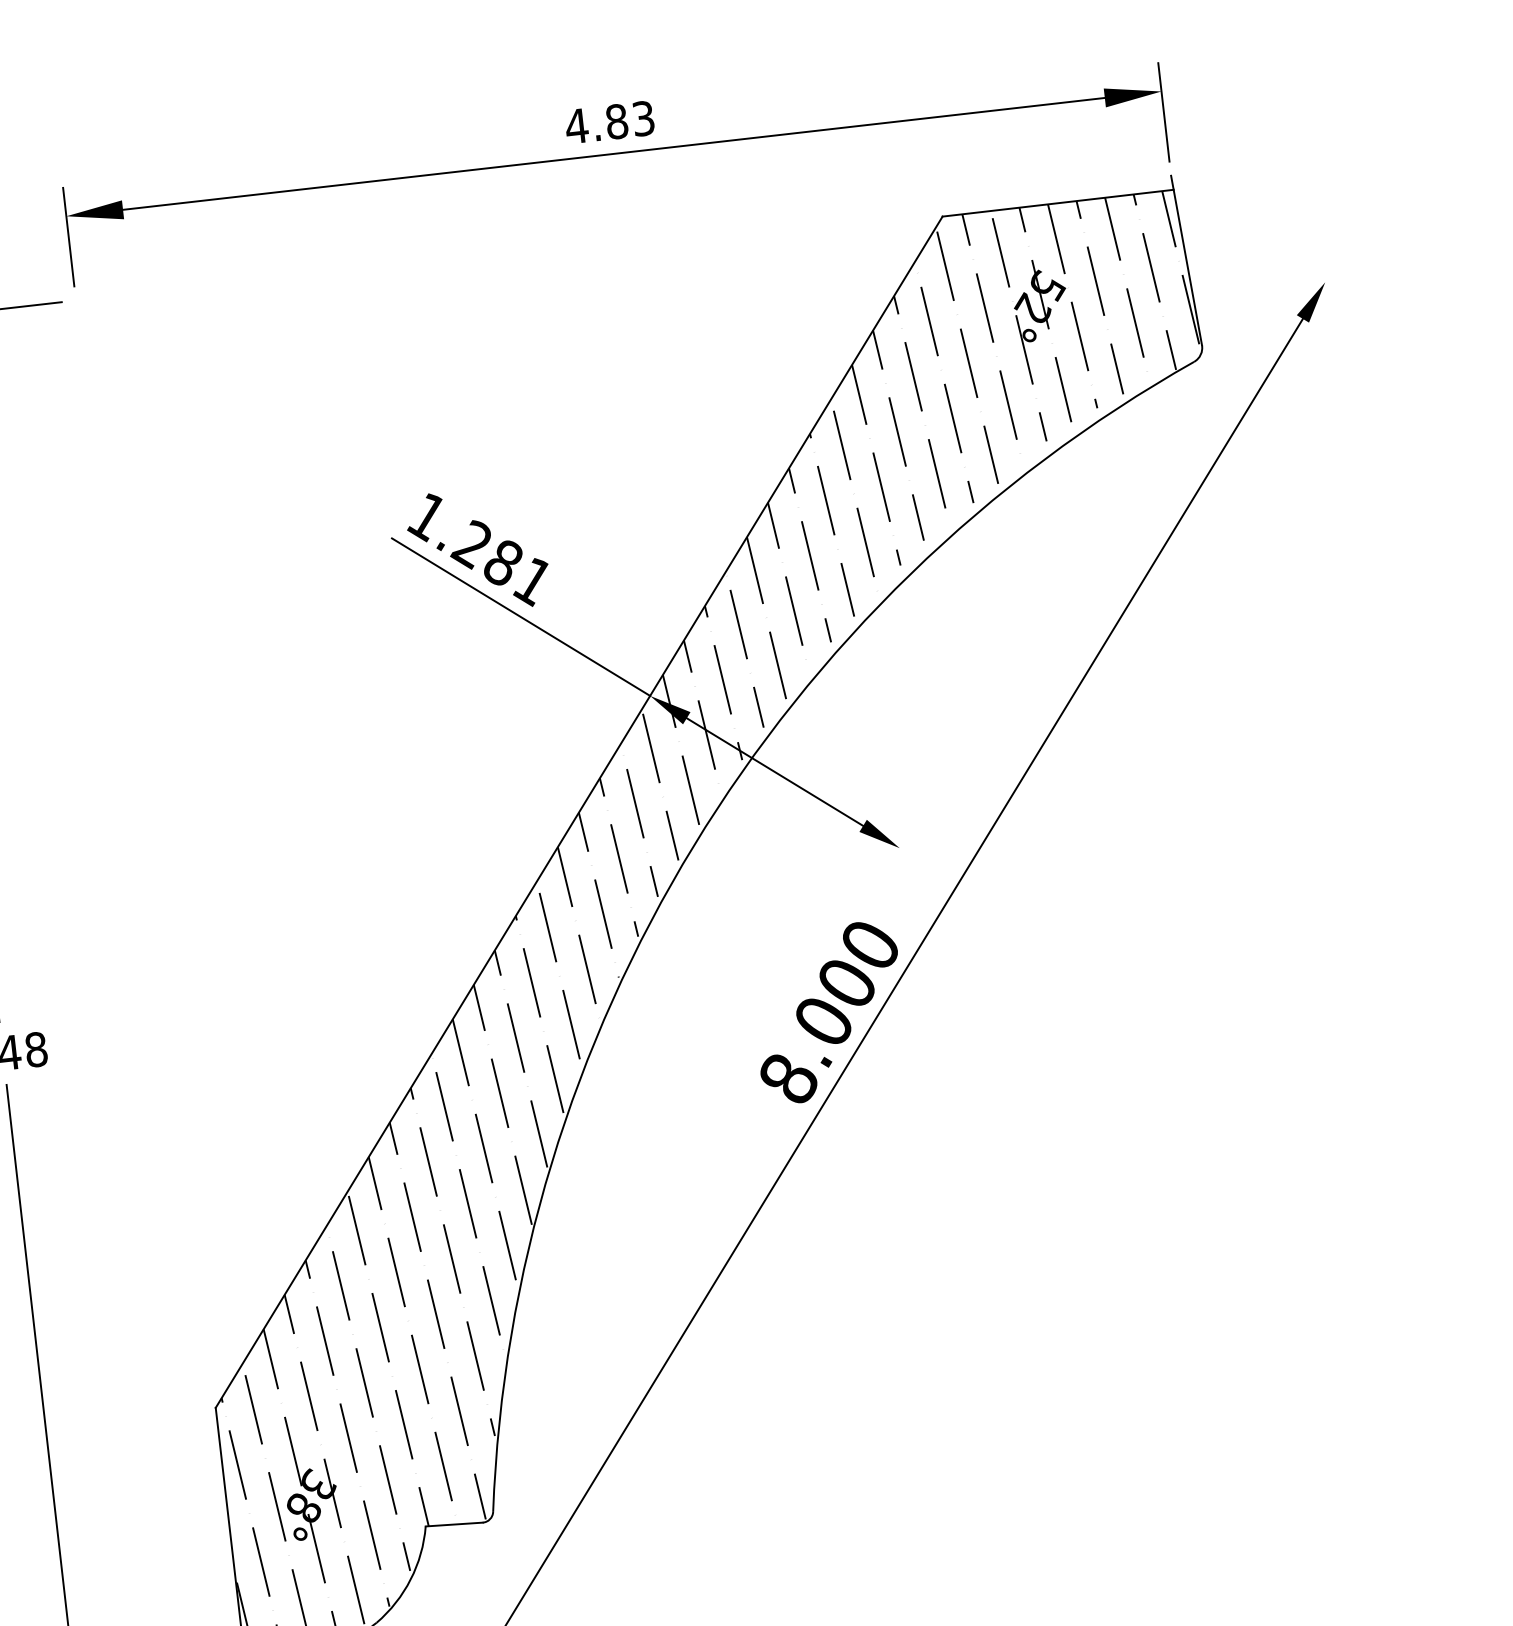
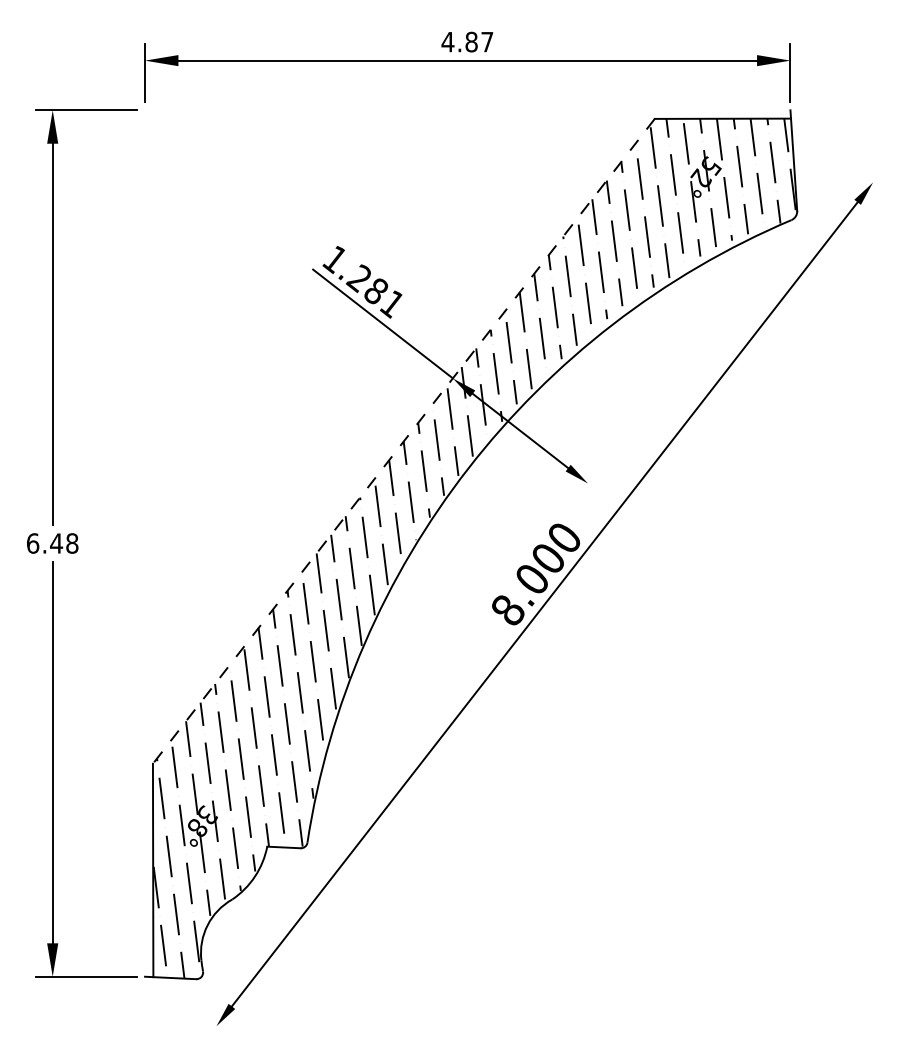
text: (643, 117) -> (487, 41), 4.83 -> 4.87
line: (578, 812) -> (403, 441), solid -> dashed

